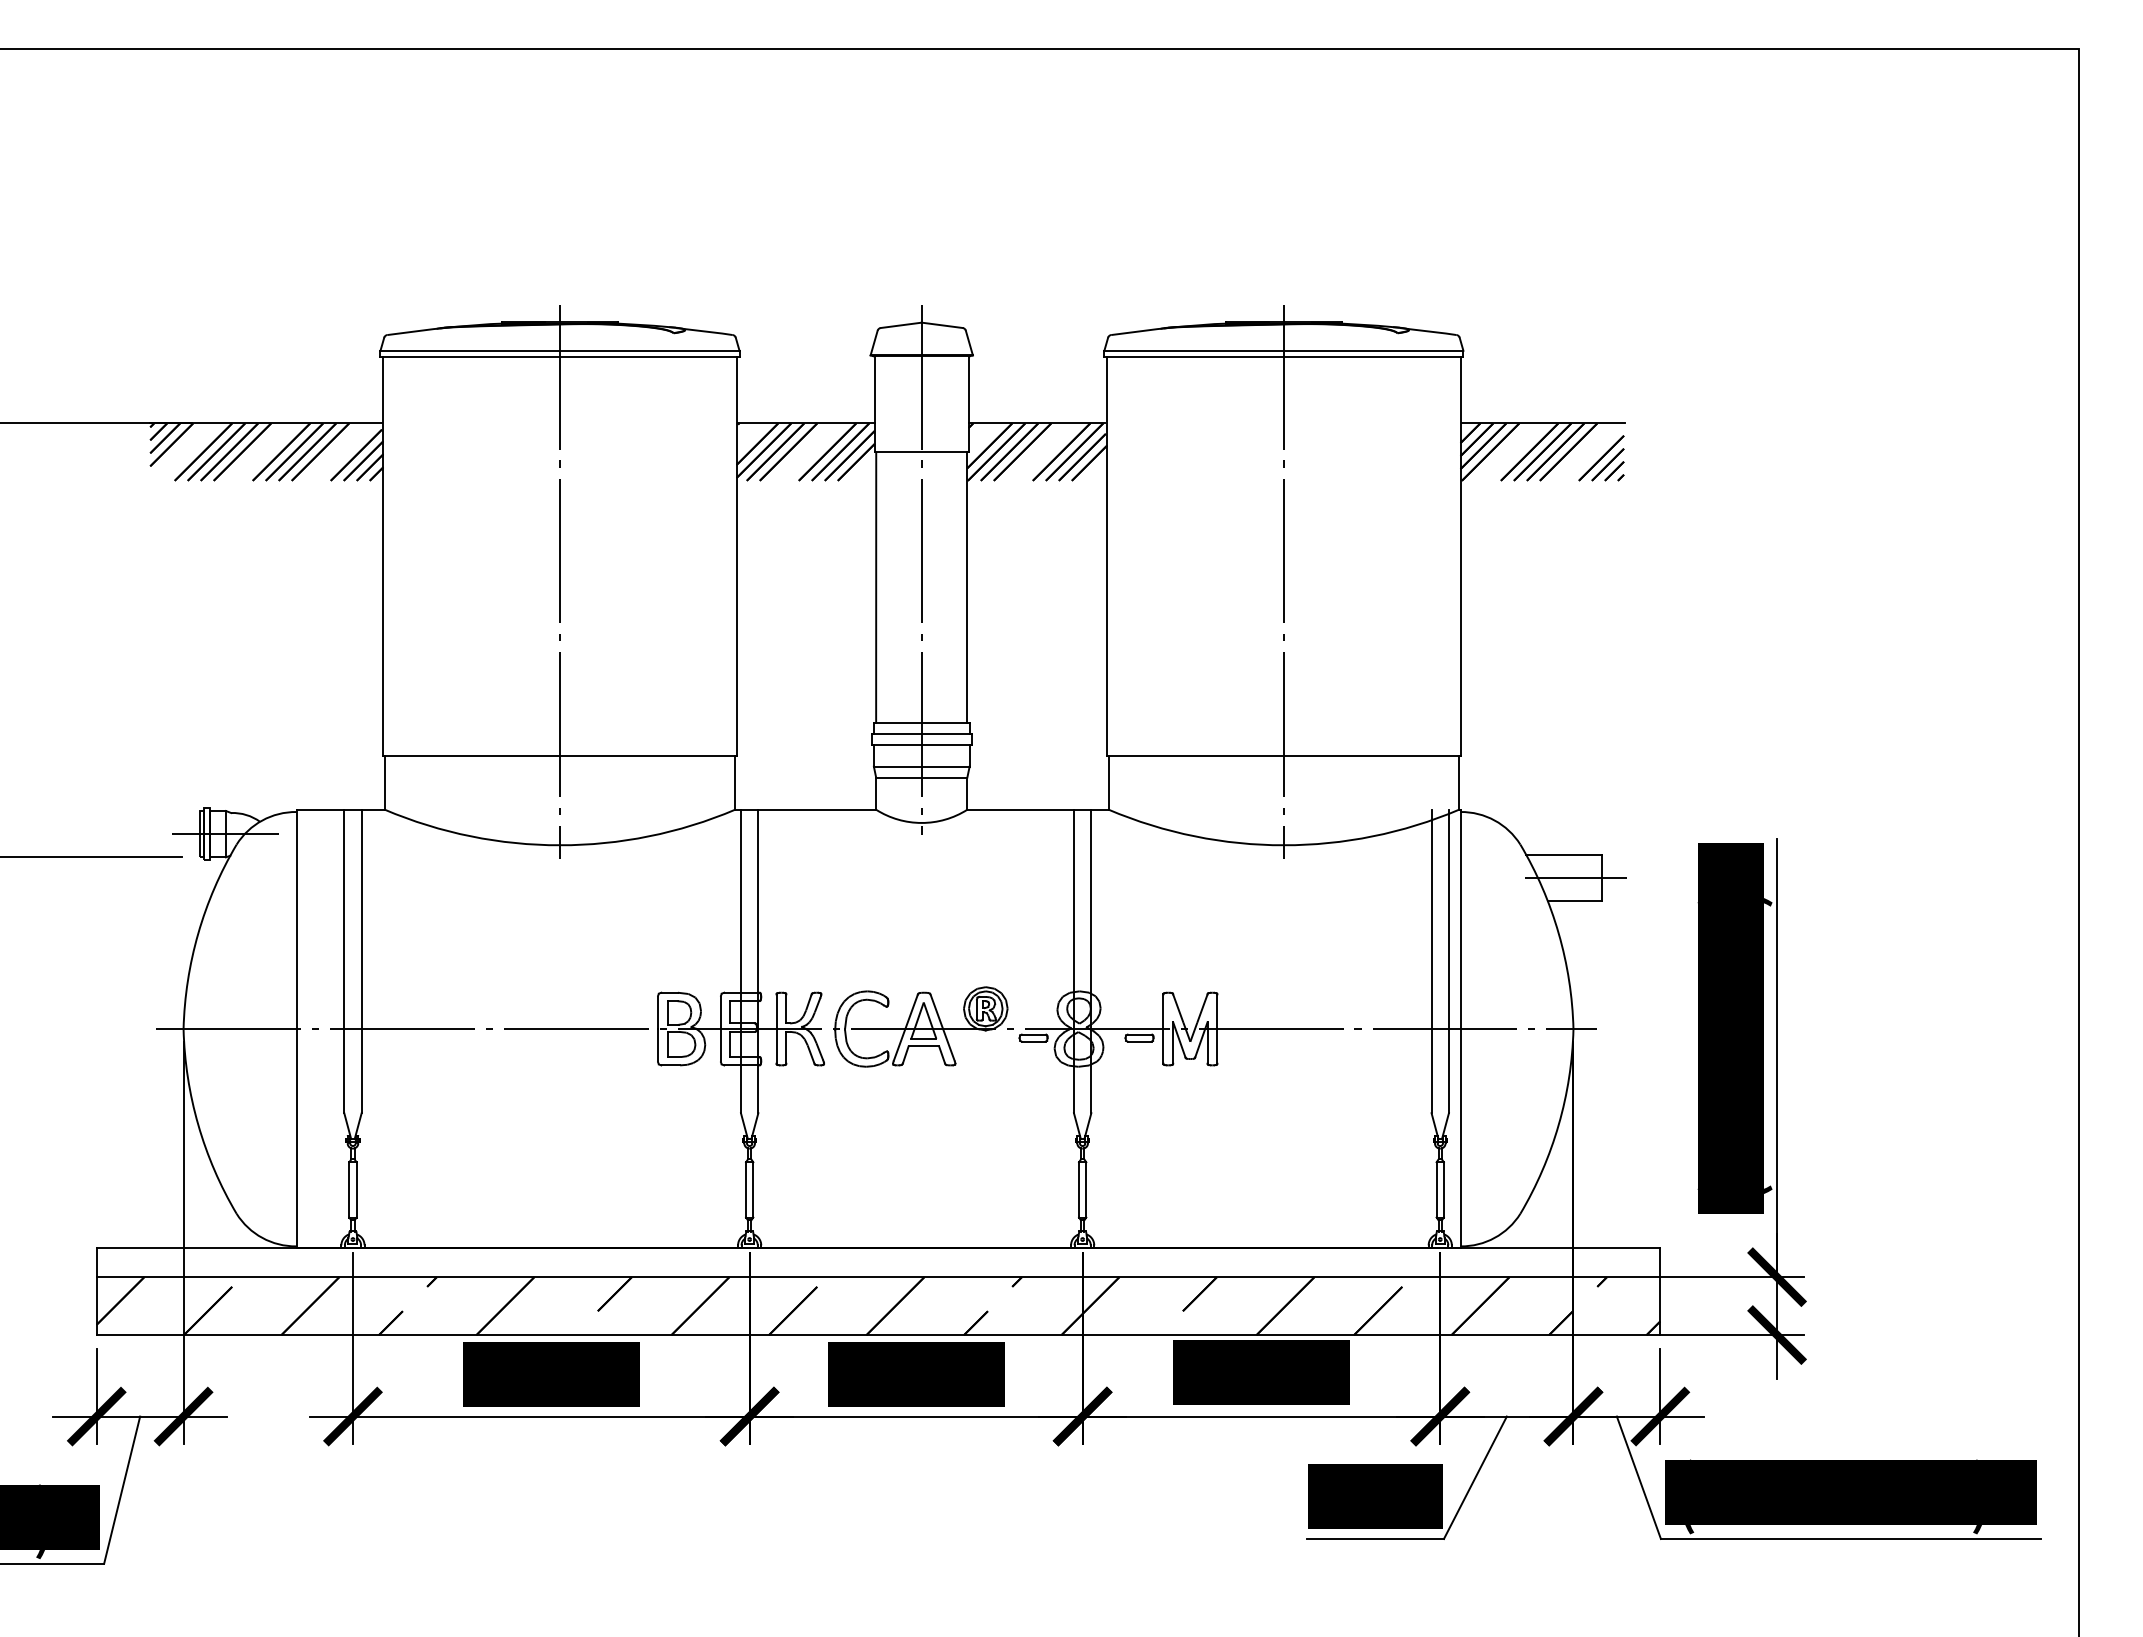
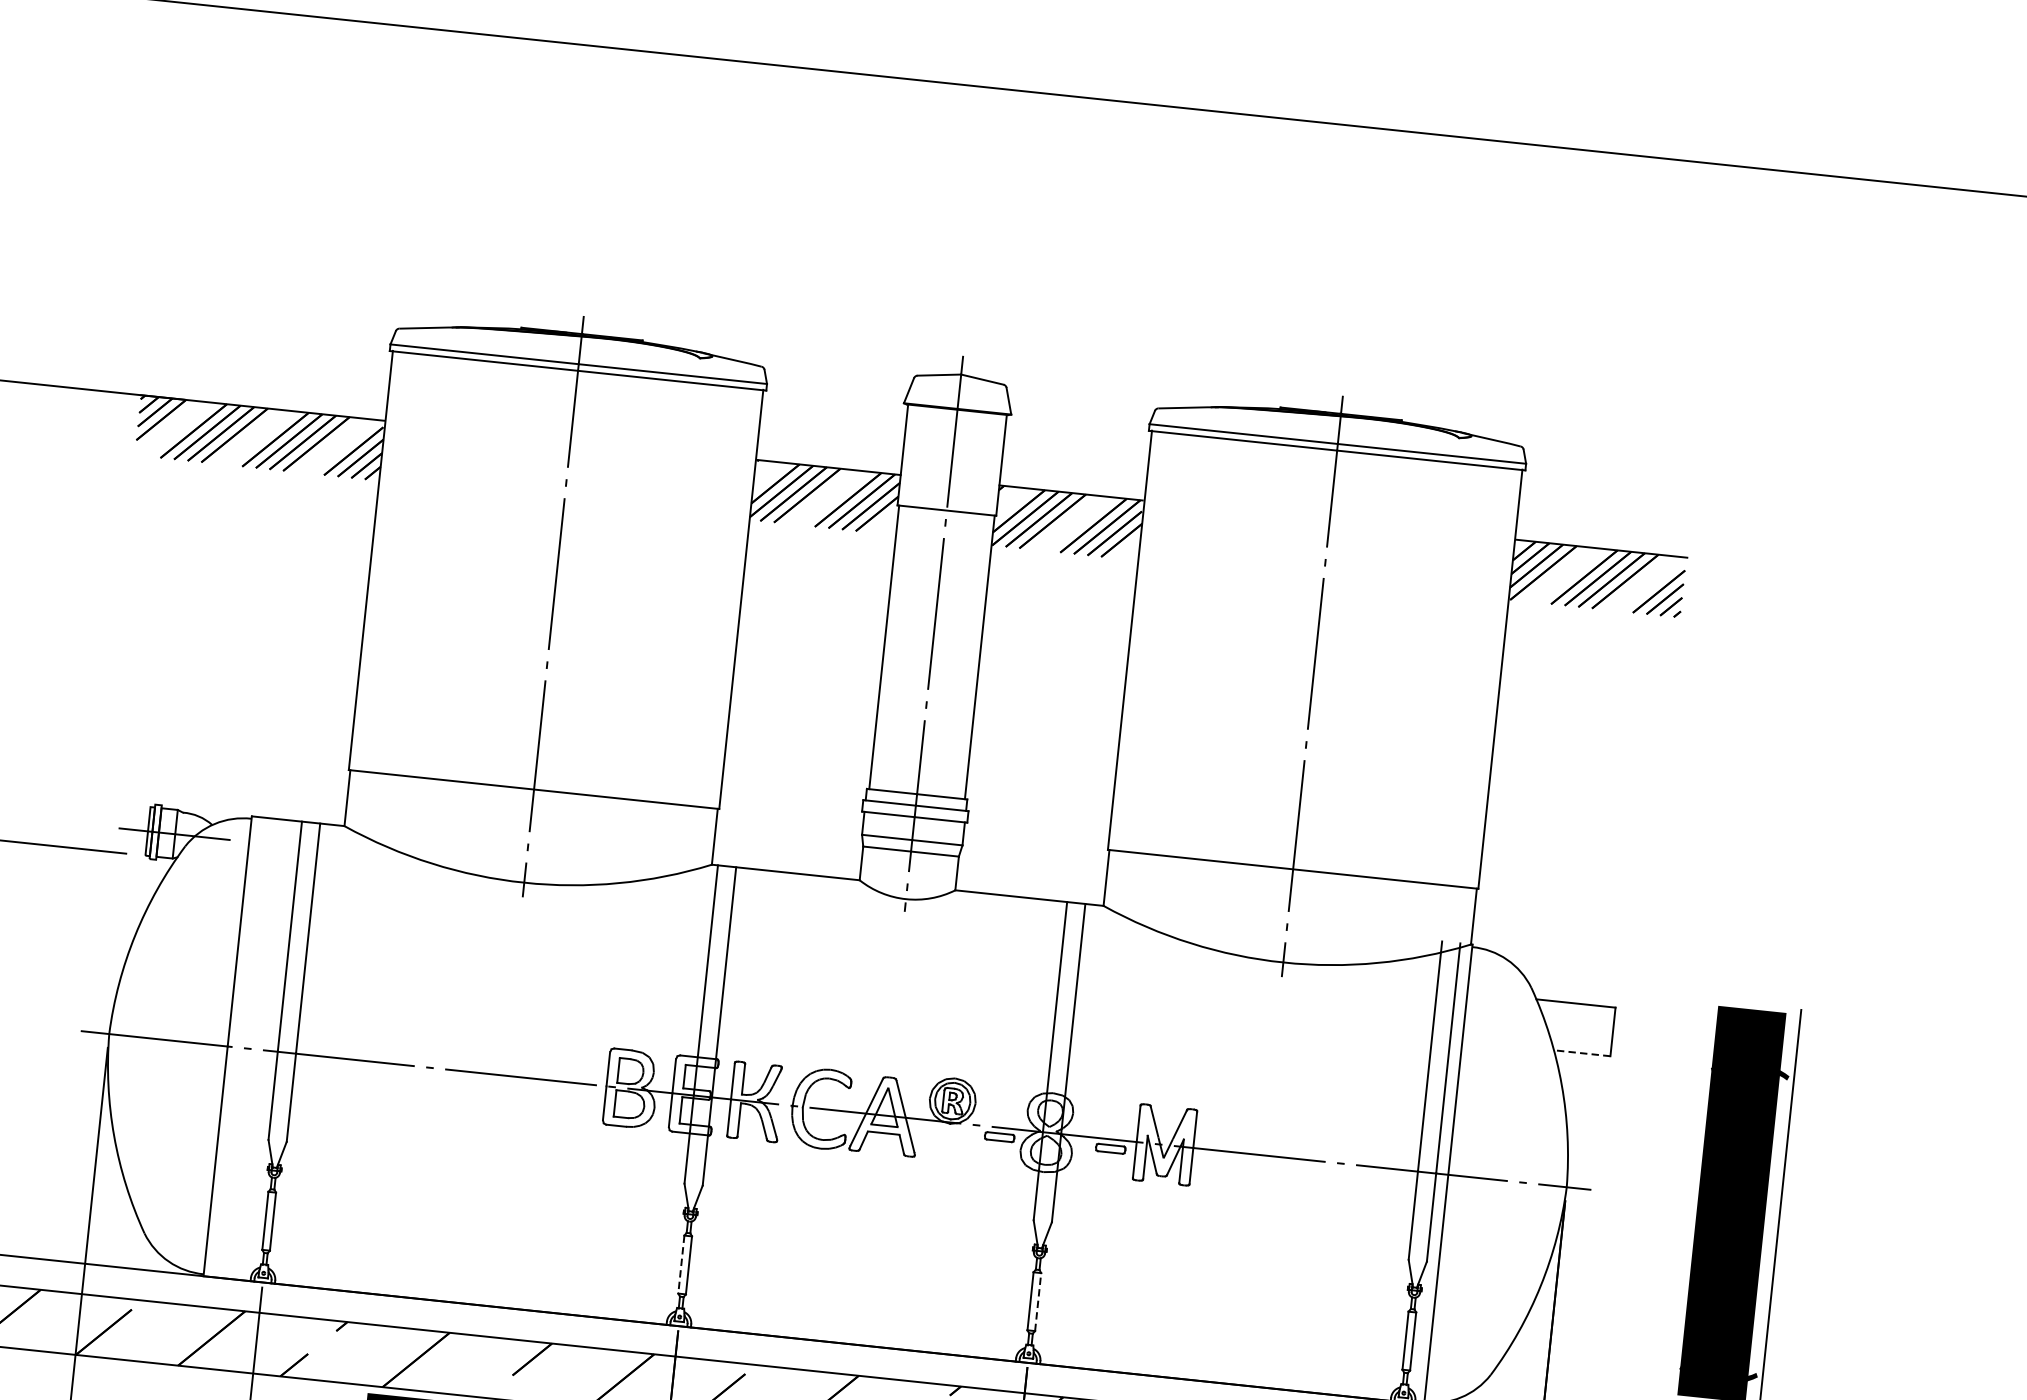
line: (1576, 878) -> (1586, 1029), removed
line: (1574, 901) -> (1581, 1053), solid -> dashed
line: (746, 1189) -> (681, 1264), solid -> dashed
line: (1086, 1189) -> (1038, 1301), solid -> dashed

